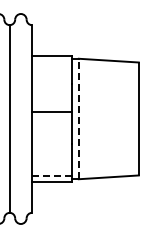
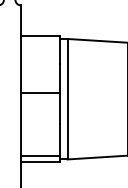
line: (78, 118) -> (67, 98), dashed -> solid
line: (51, 175) -> (40, 155), dashed -> solid

